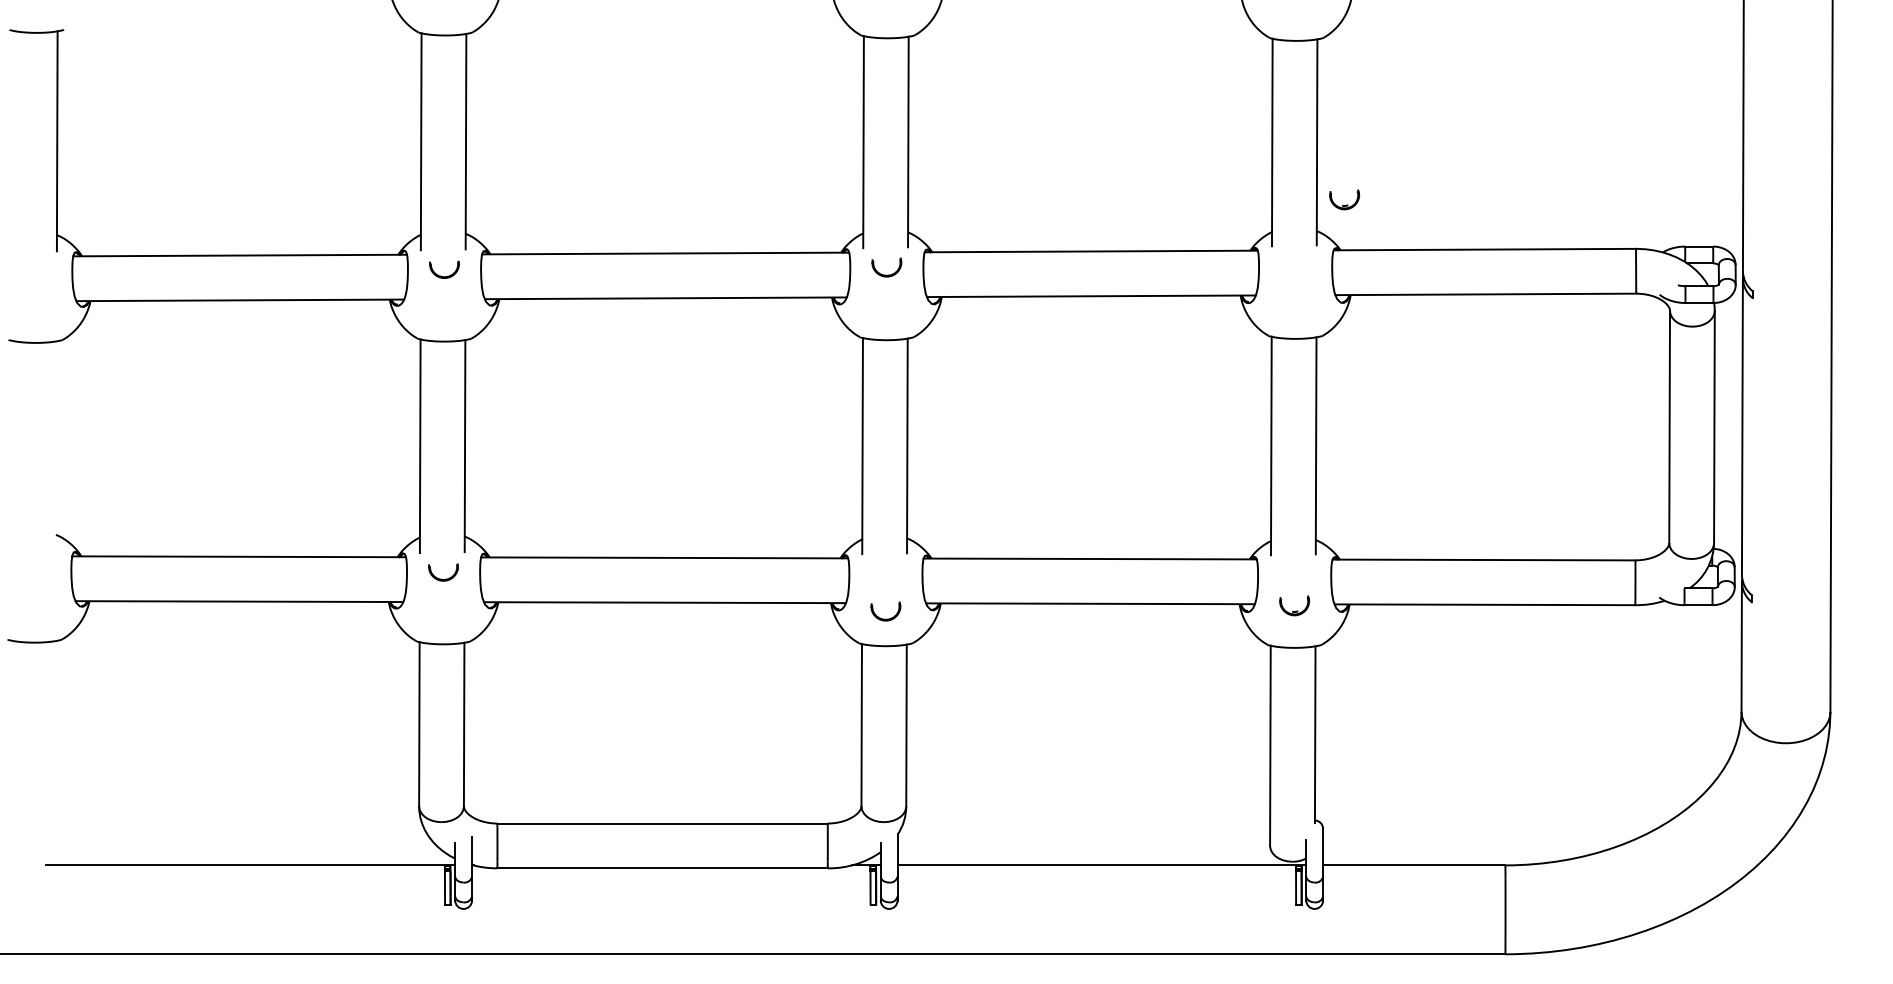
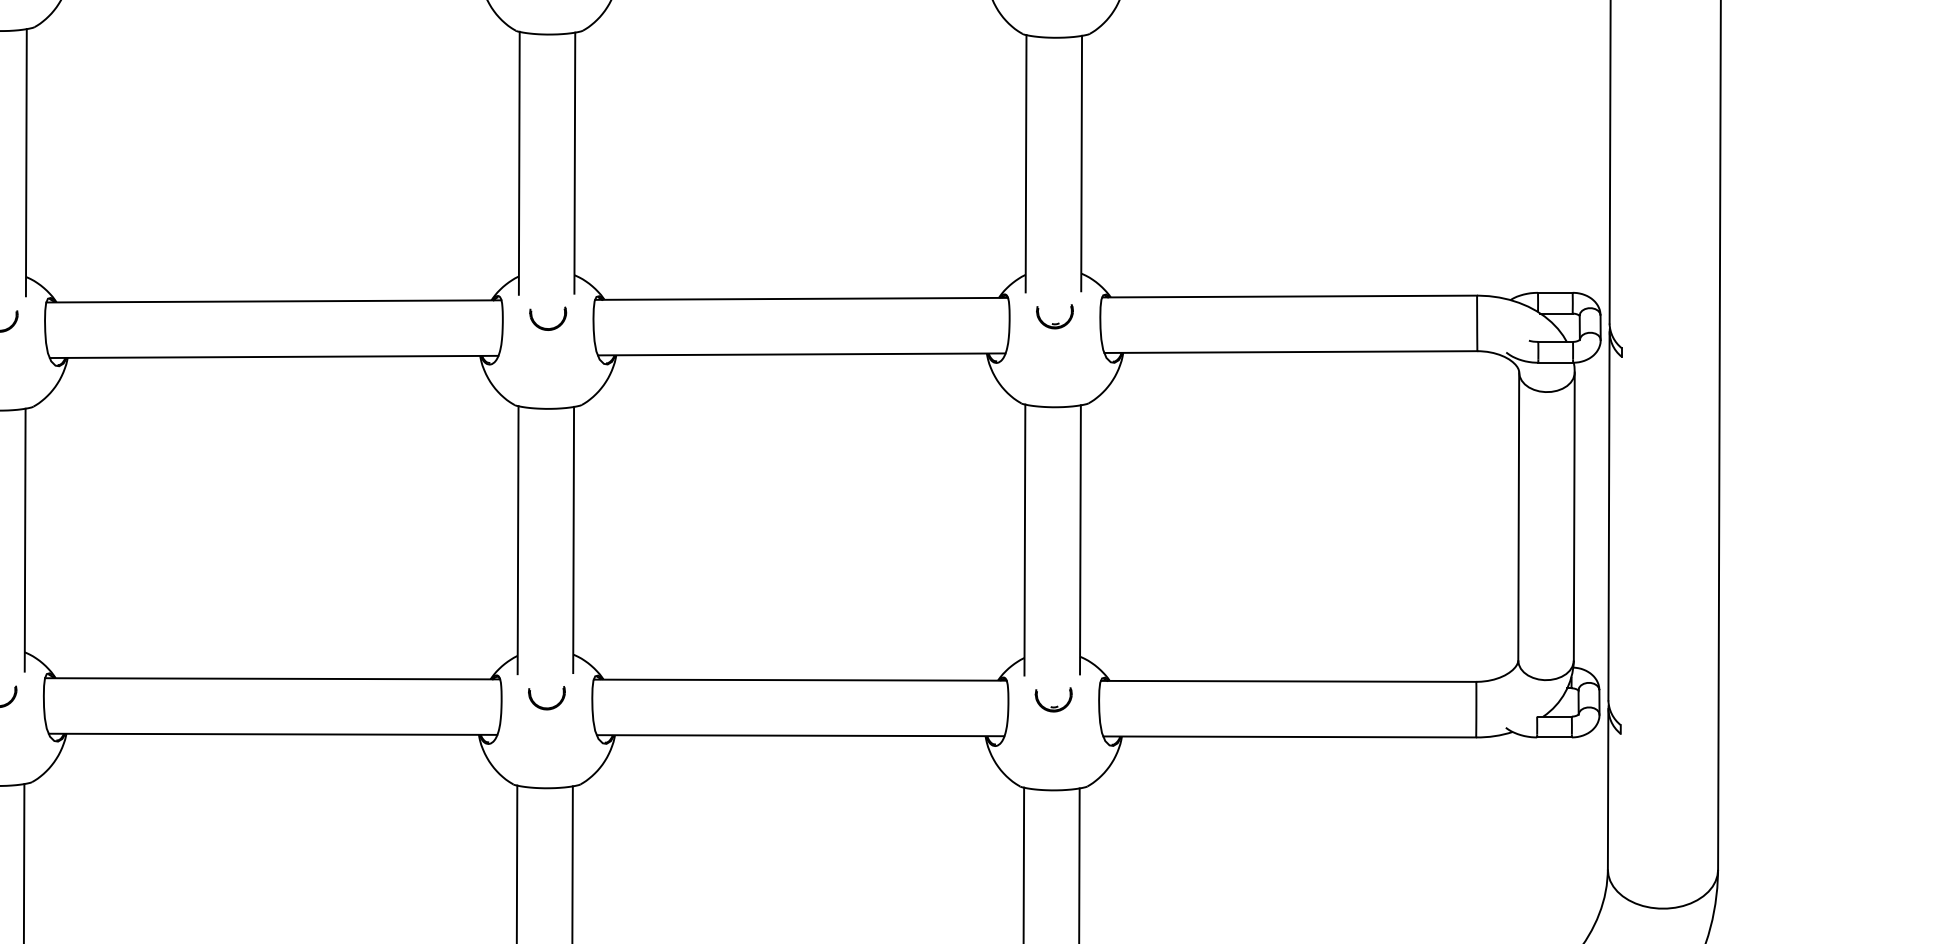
part: (1344, 199) -> (1054, 316), moved
part: (1294, 605) -> (1053, 699), moved
part: (885, 618) -> (546, 706), moved

